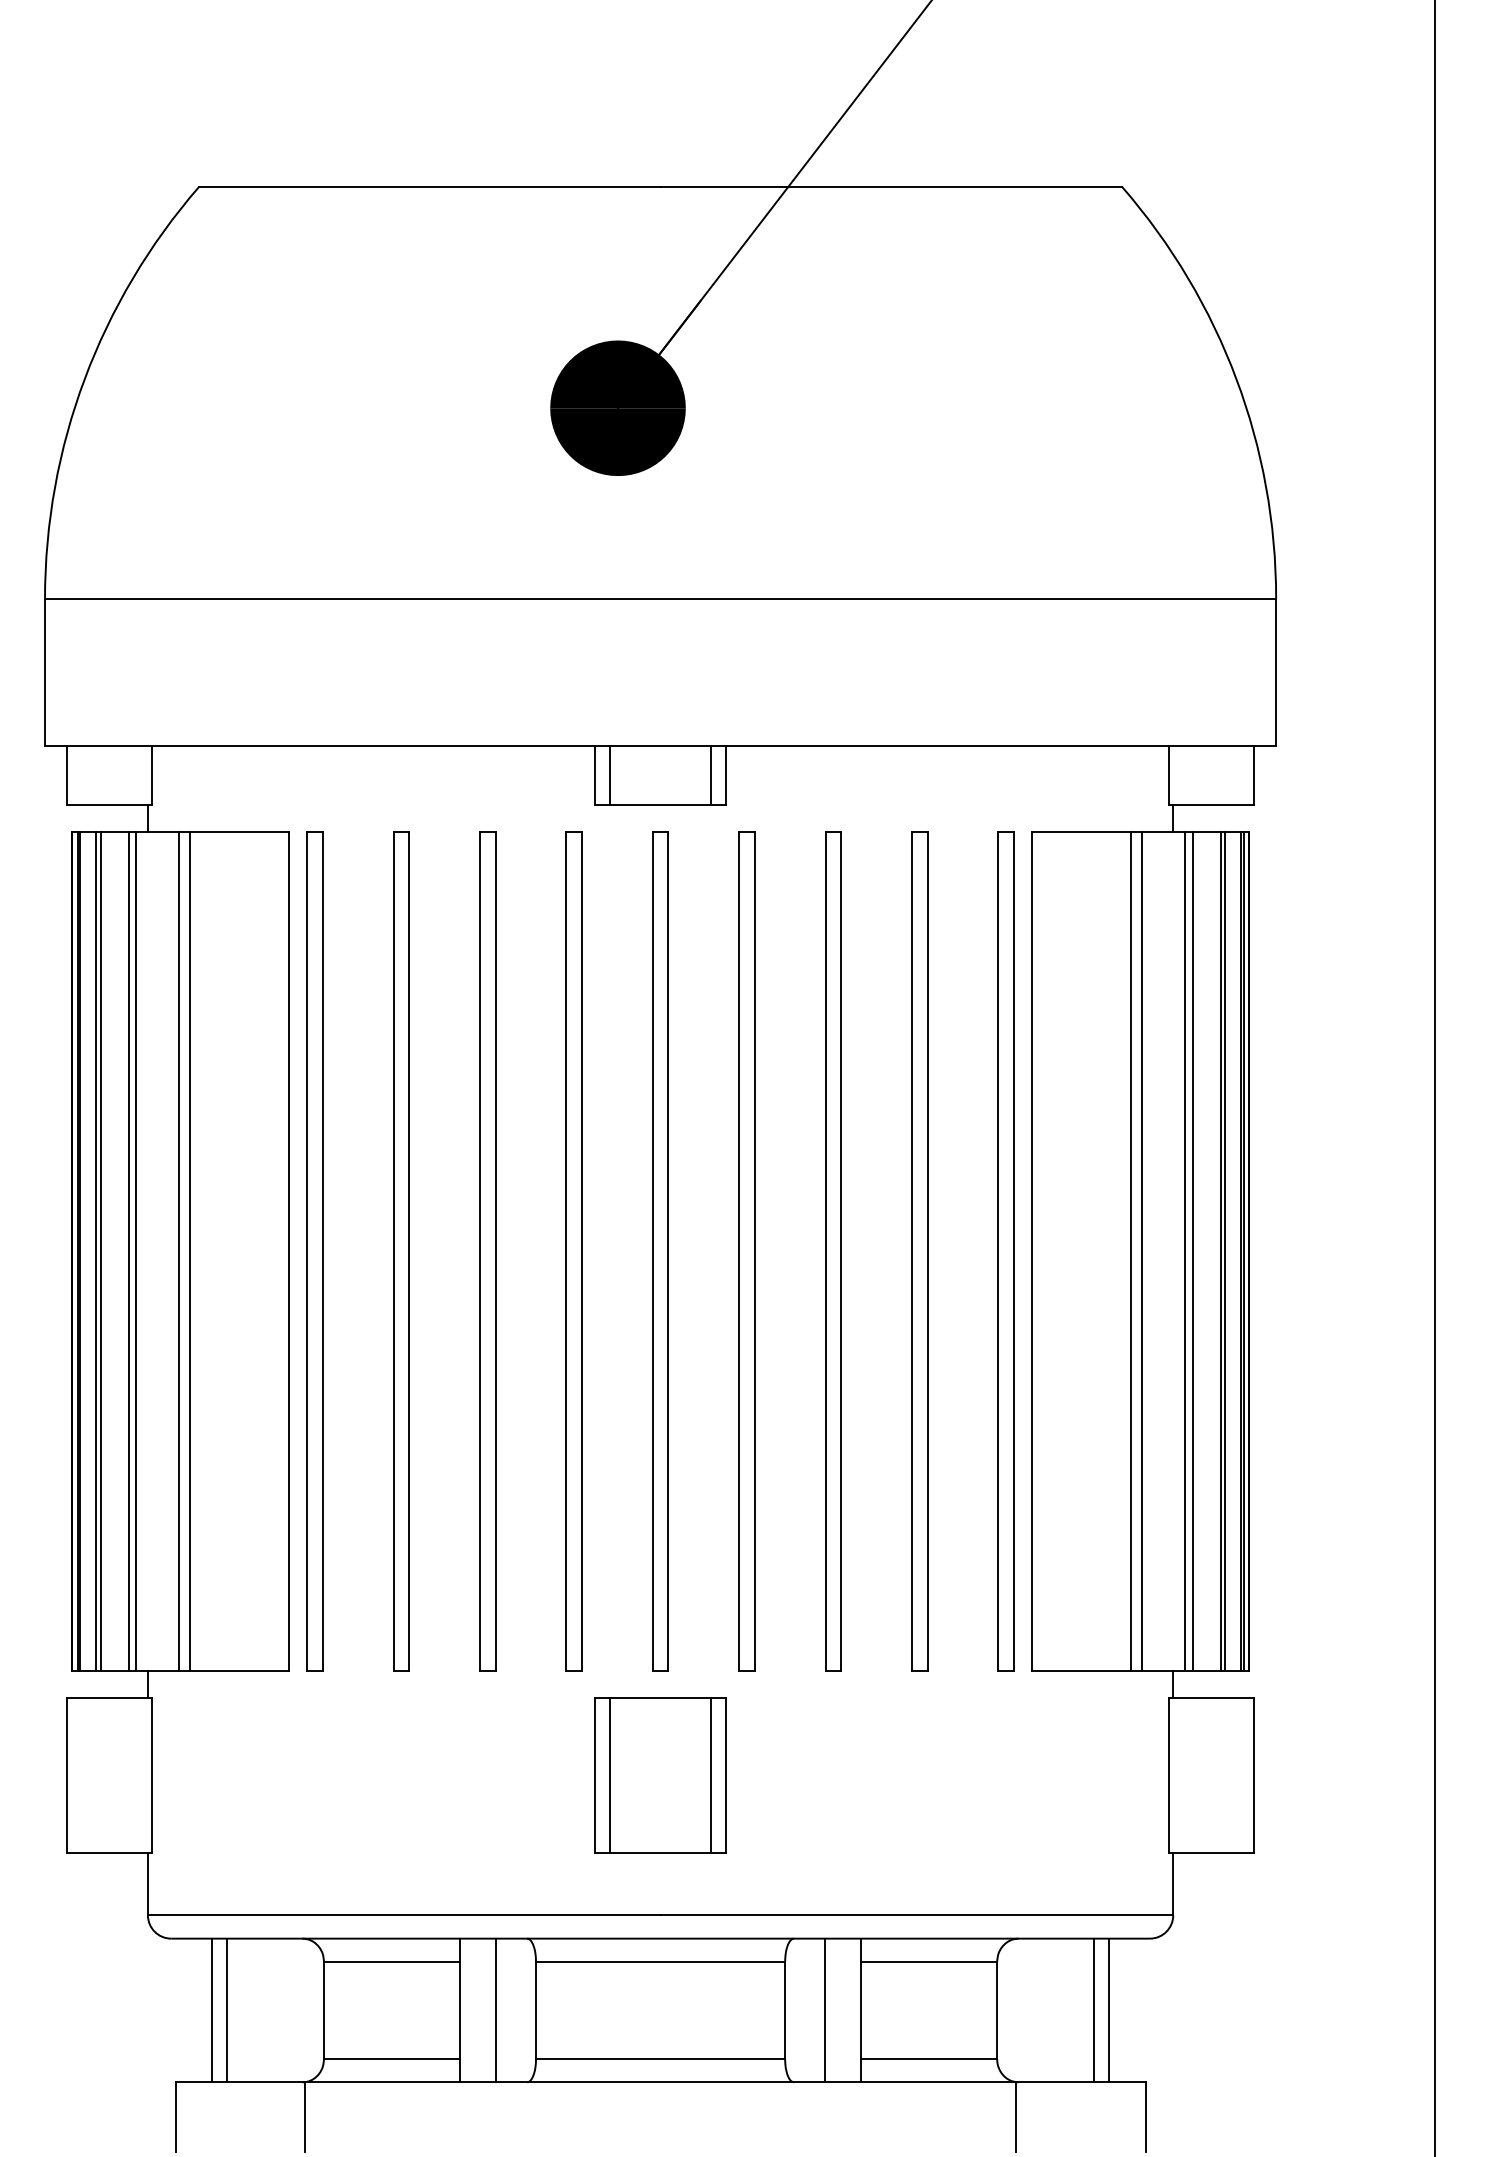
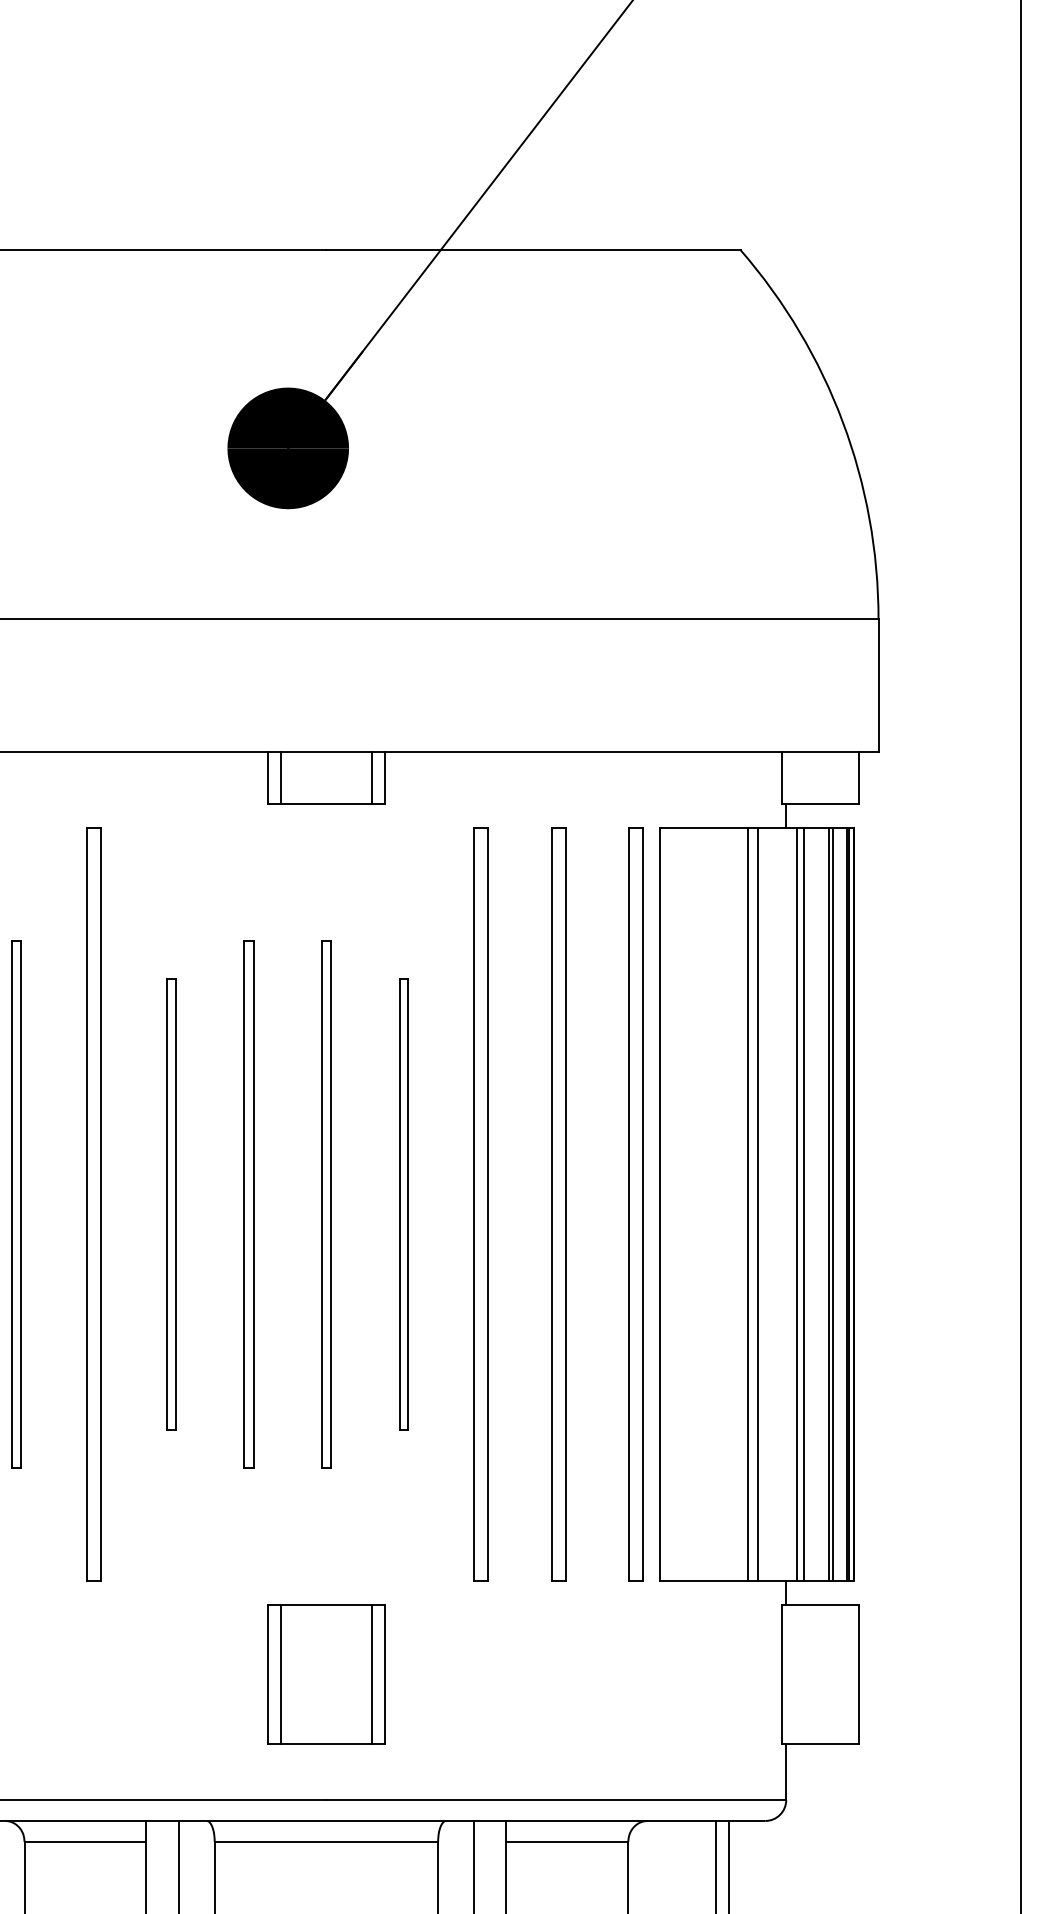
part: (314, 1251) -> (16, 1204), size x0.7
part: (487, 1251) -> (171, 1204), size x0.6
part: (573, 1251) -> (248, 1204), size x0.7
part: (660, 1251) -> (326, 1204), size x0.7
part: (746, 1251) -> (403, 1204), size x0.6

